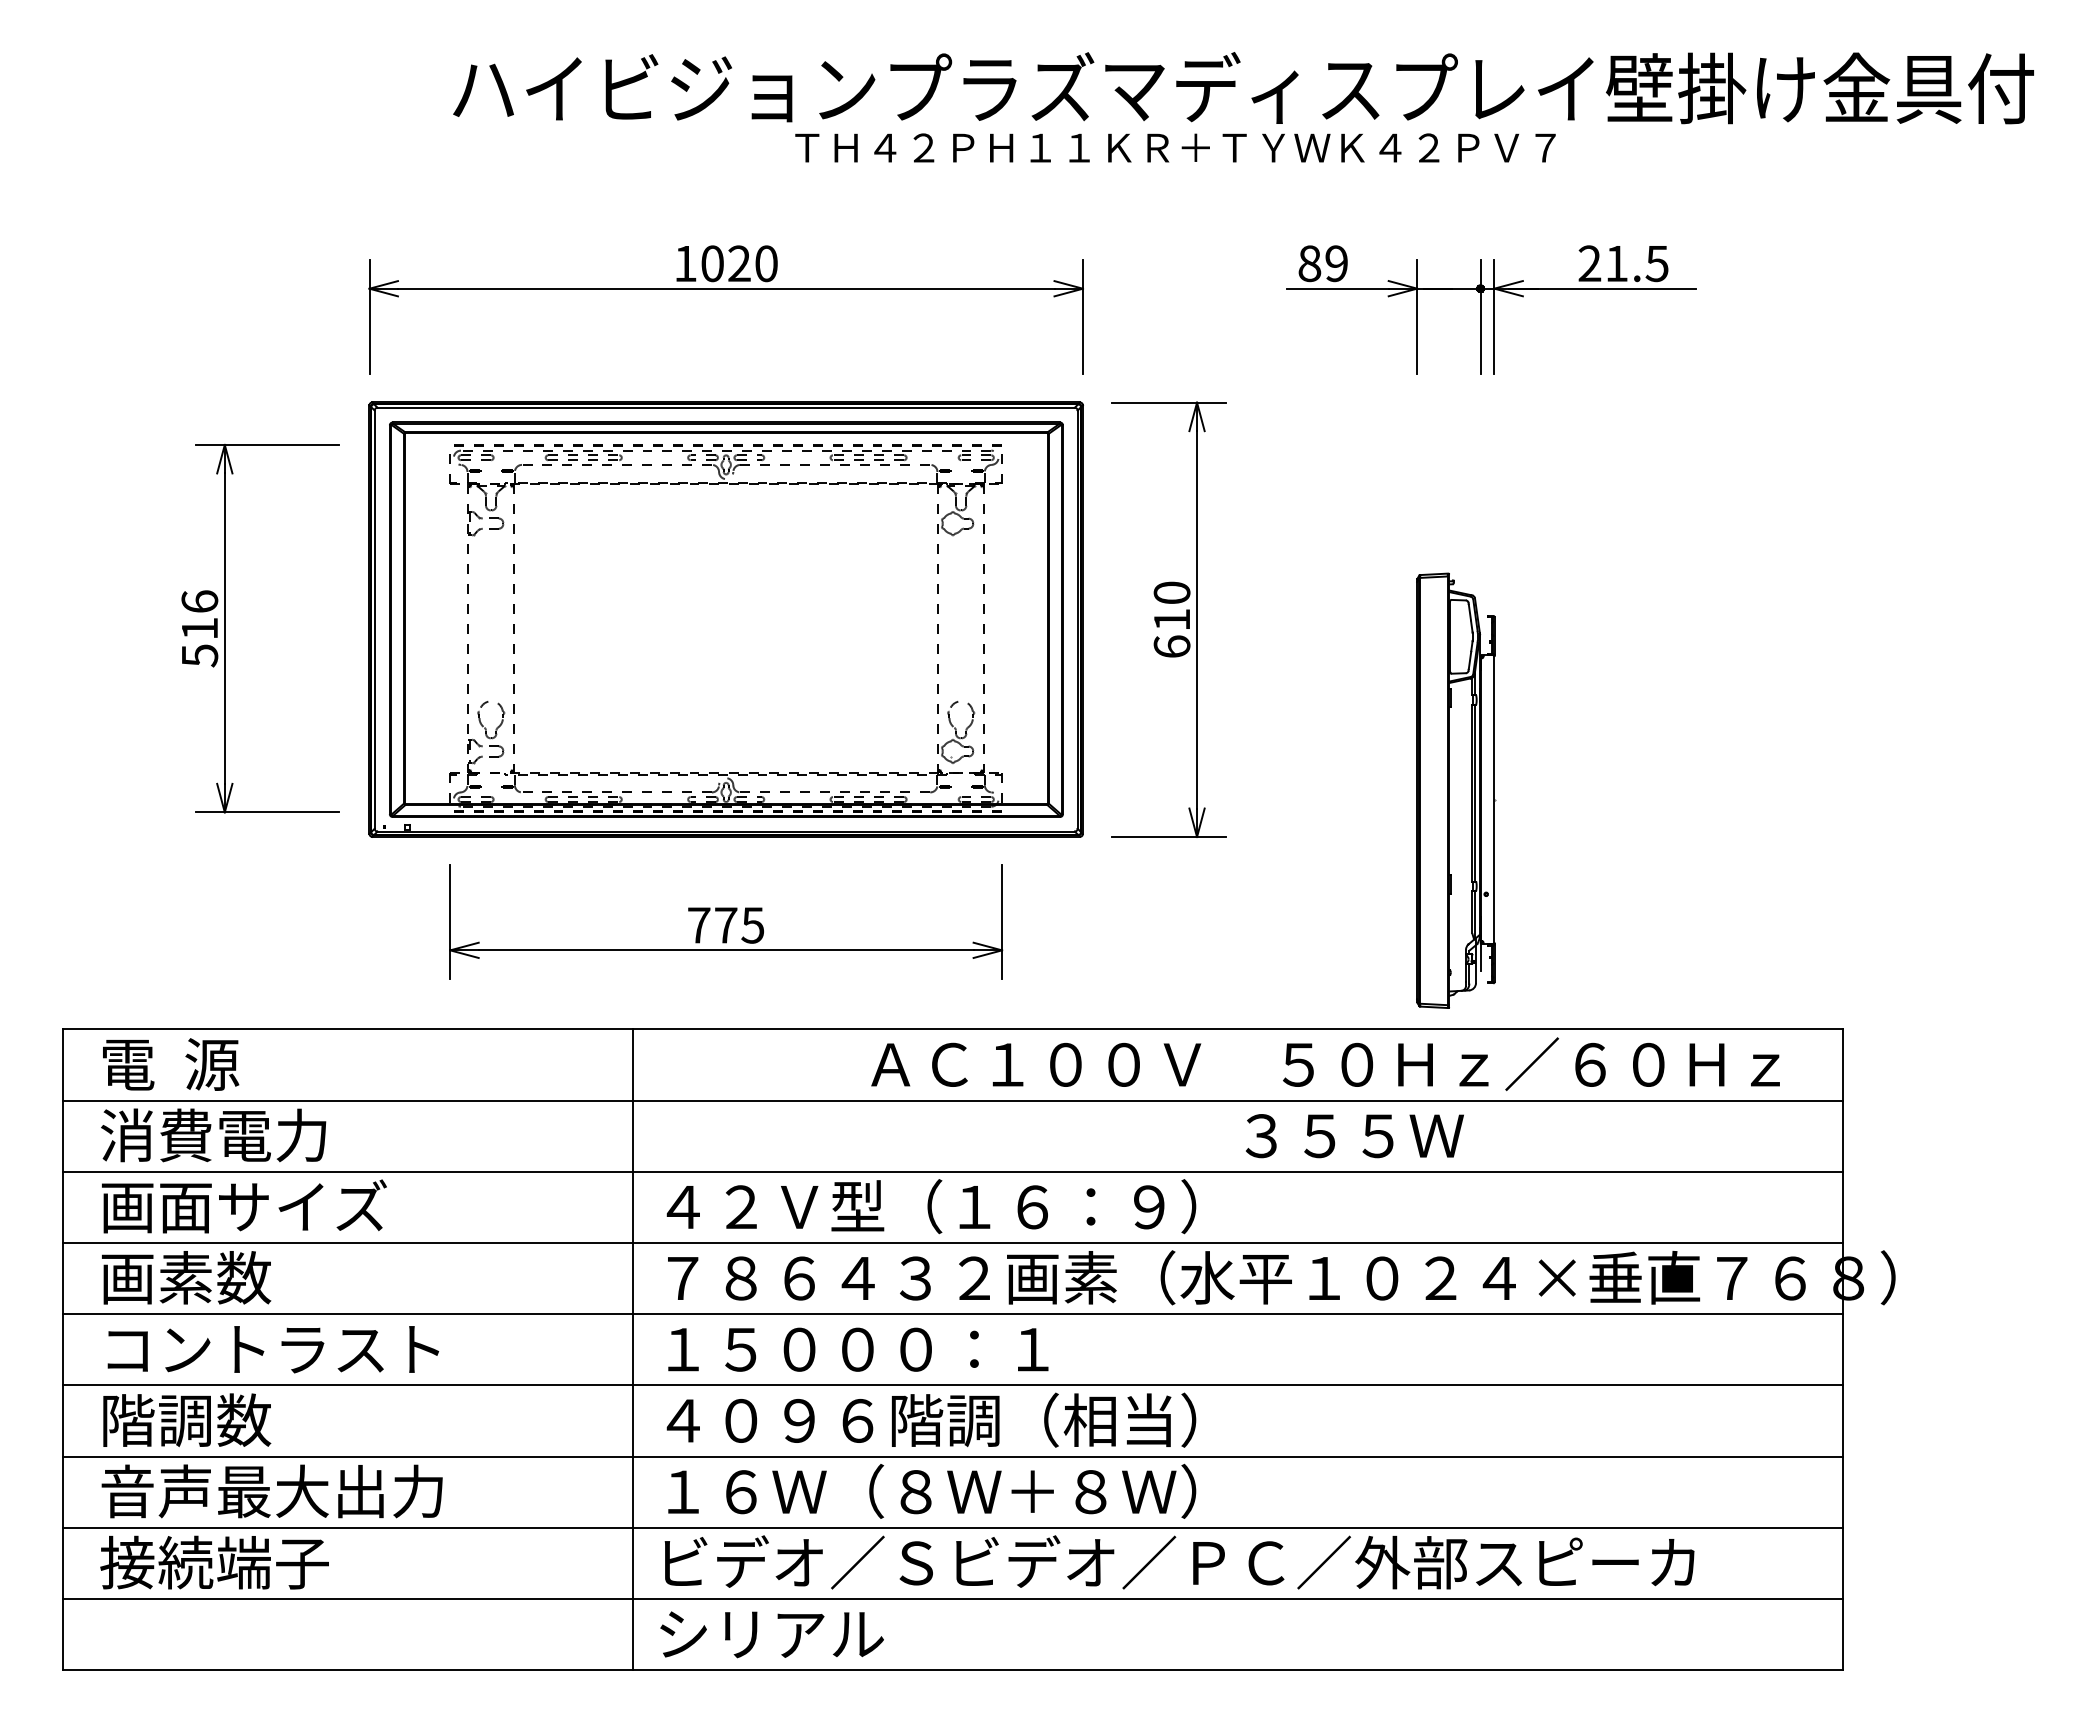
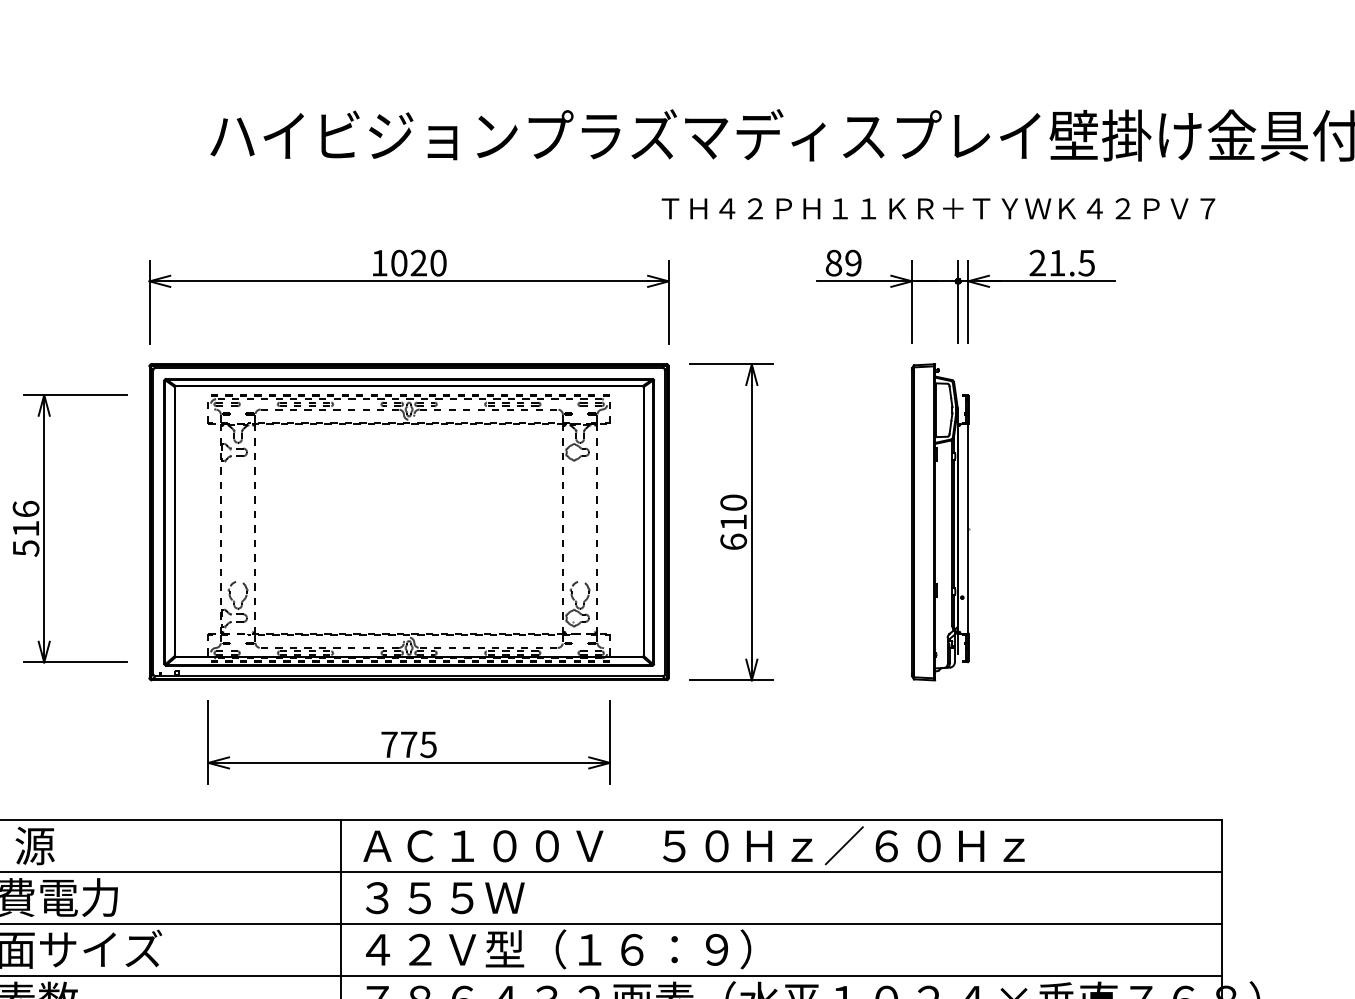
text: (1175, 147) -> (938, 208), moved
part: (1456, 790) -> (940, 522), moved
text: (1325, 1064) -> (693, 845), moved
text: (1354, 1136) -> (445, 898), moved

